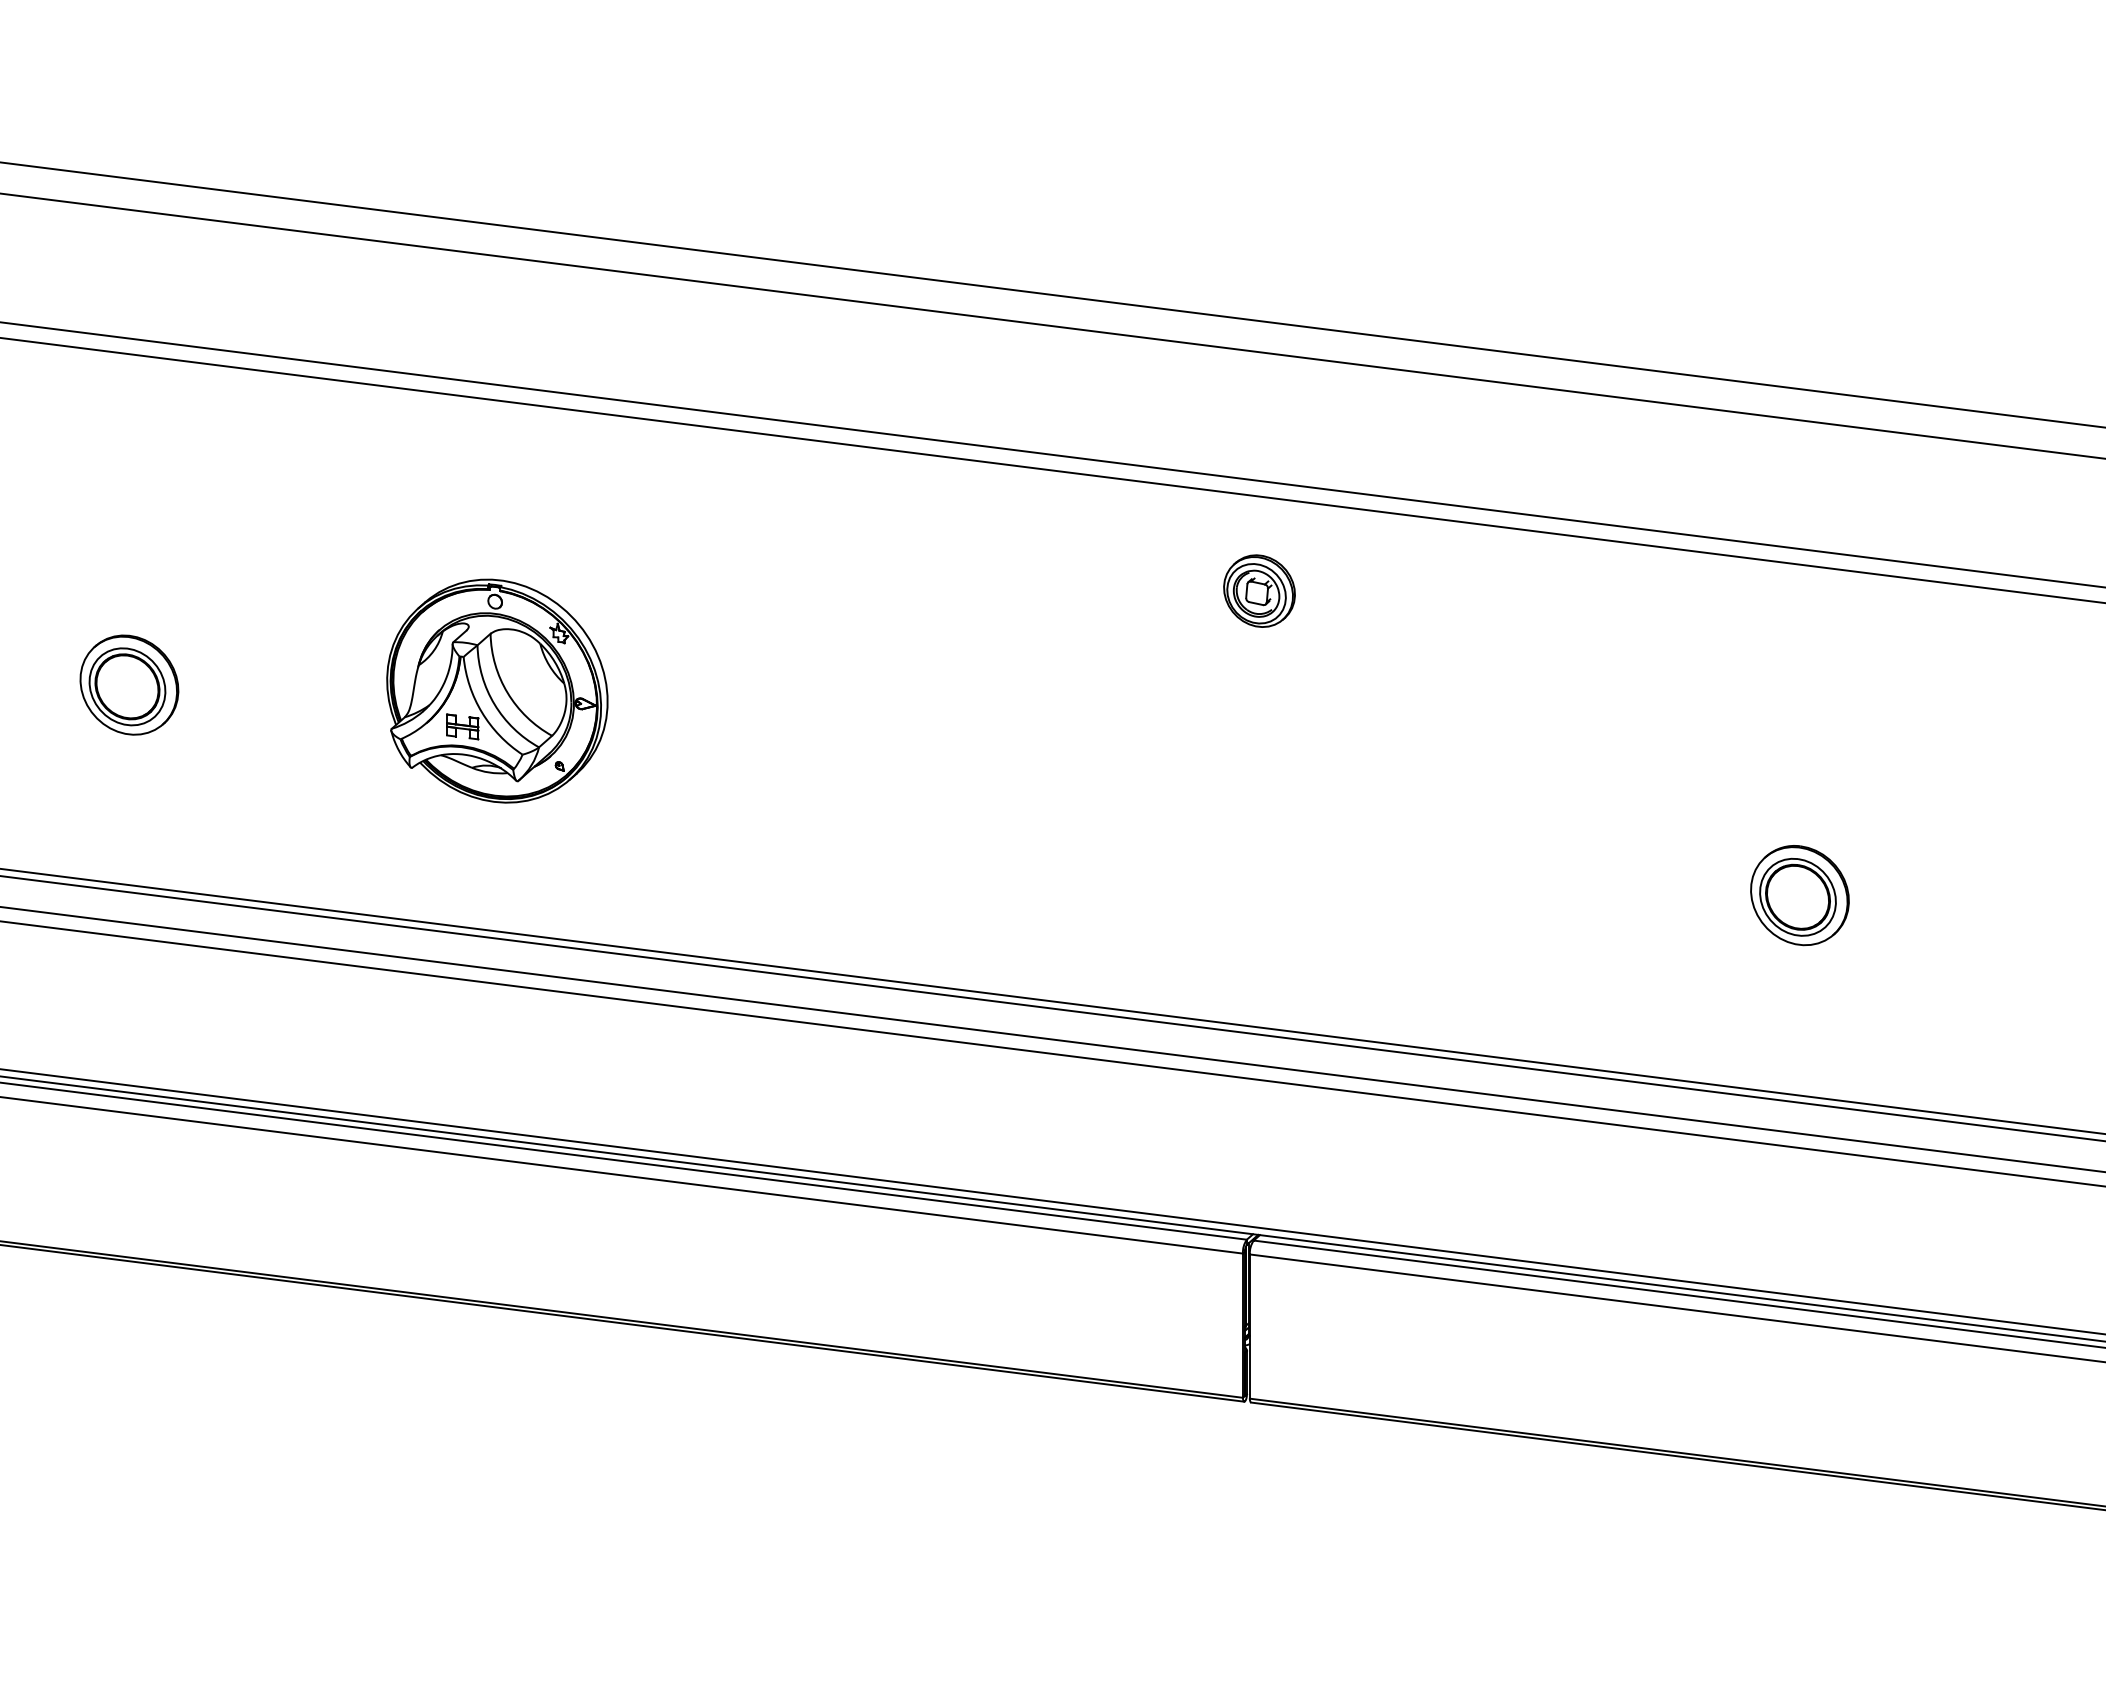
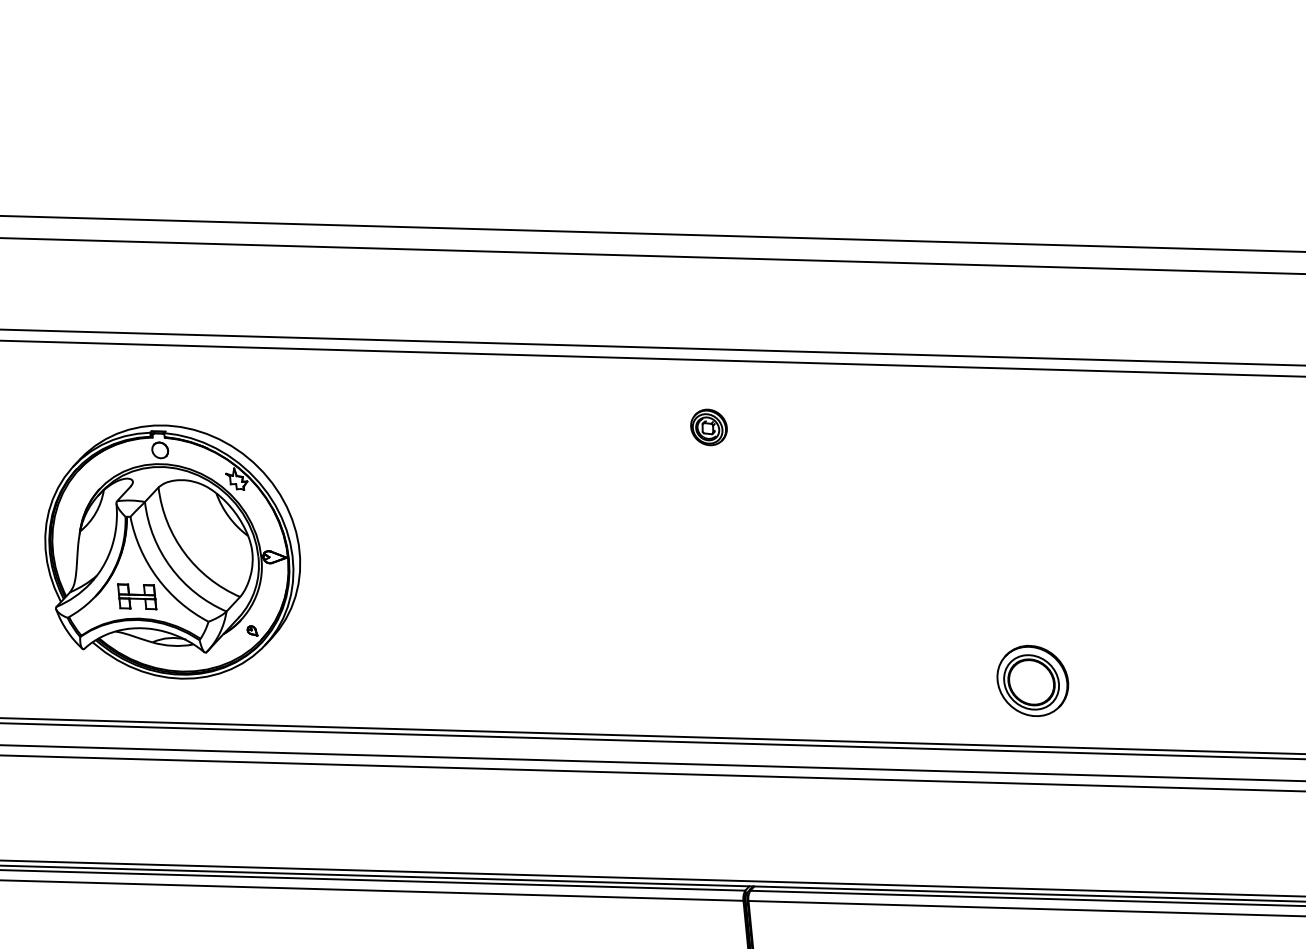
part: (1259, 590) -> (708, 427), size x0.7
part: (497, 690) -> (172, 551), size x1.6
part: (1799, 895) -> (1032, 681), moved

